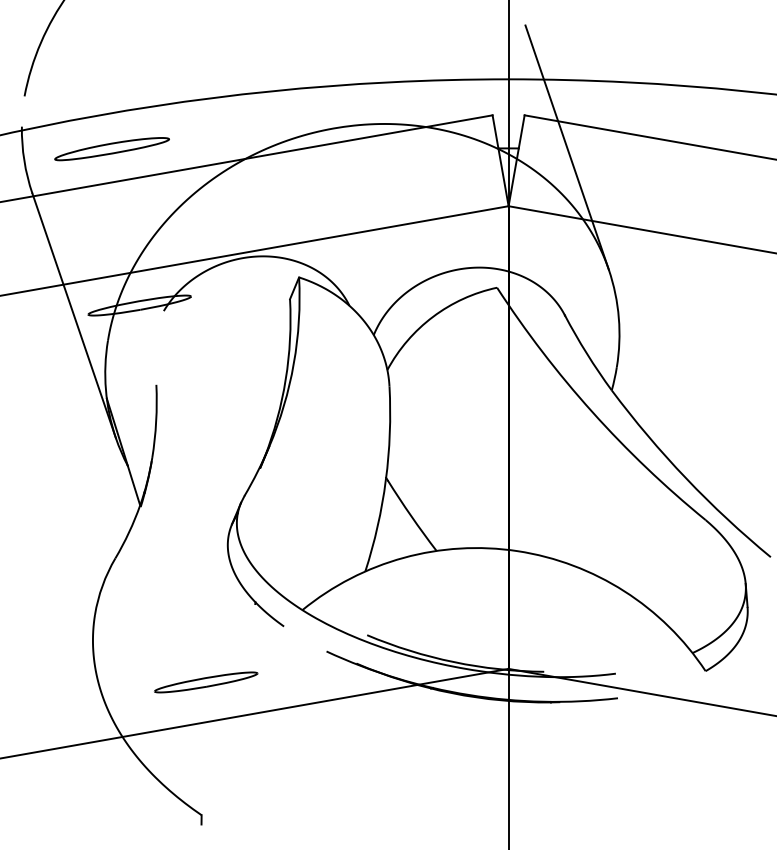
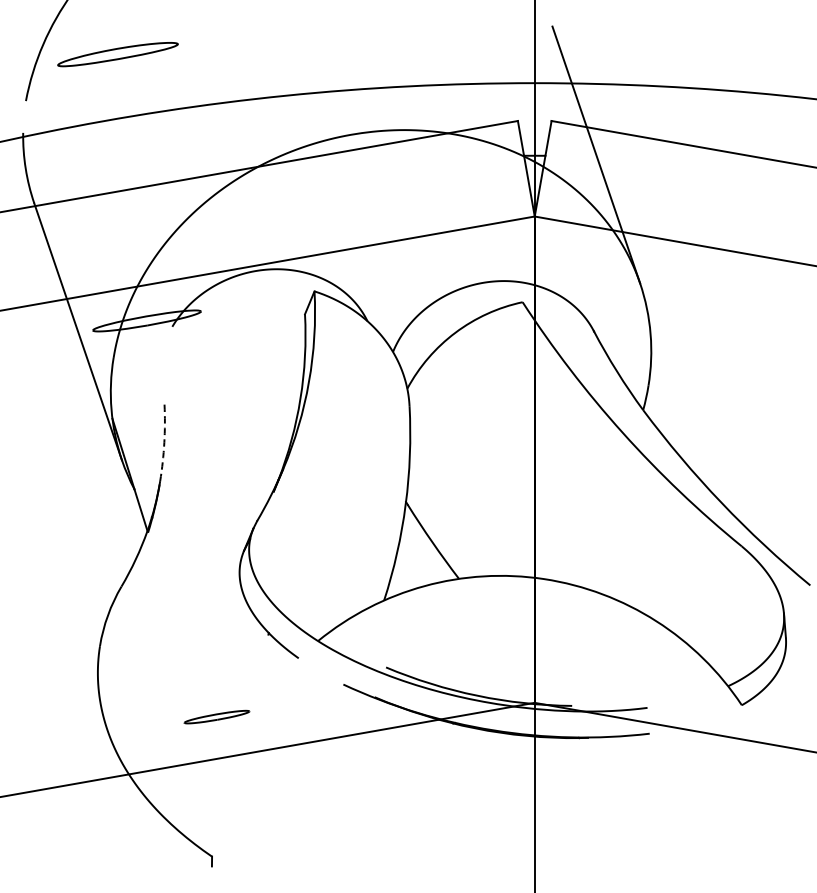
part: (111, 149) -> (117, 54), moved
arc: (156, 421) -> (164, 442), solid -> dashed
part: (206, 682) -> (217, 717), size x0.6

